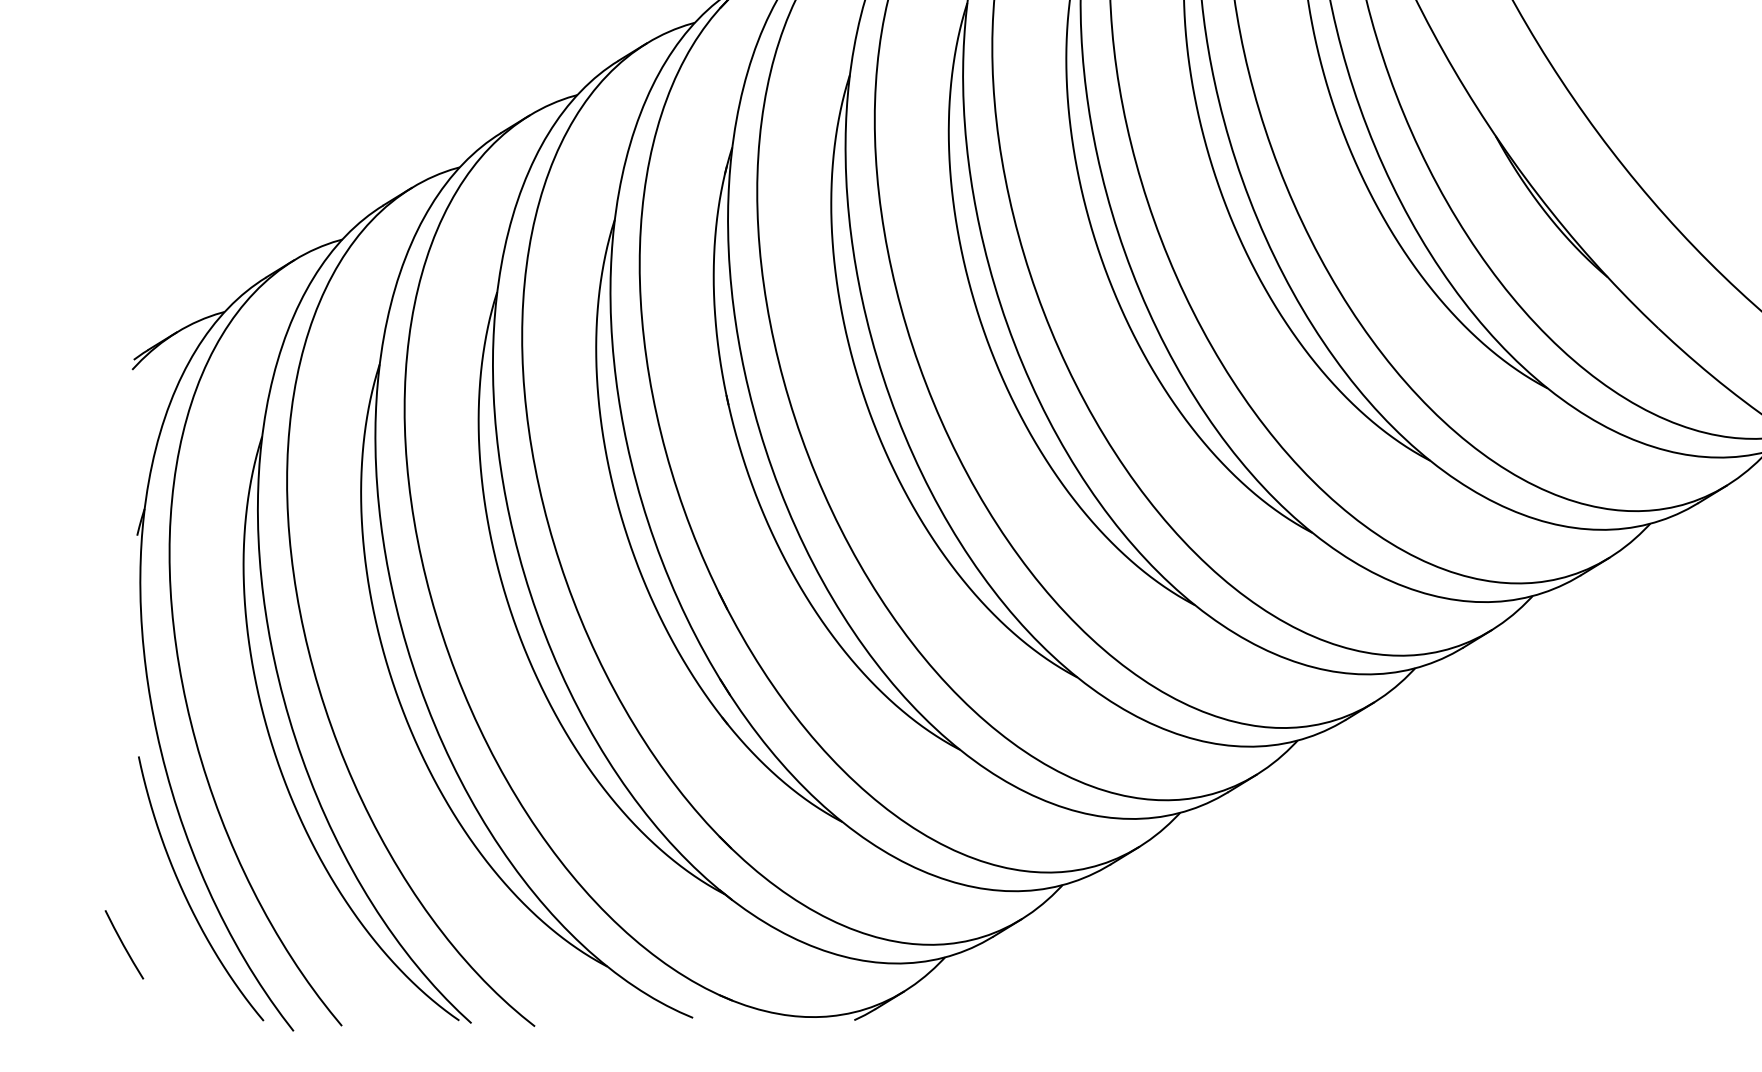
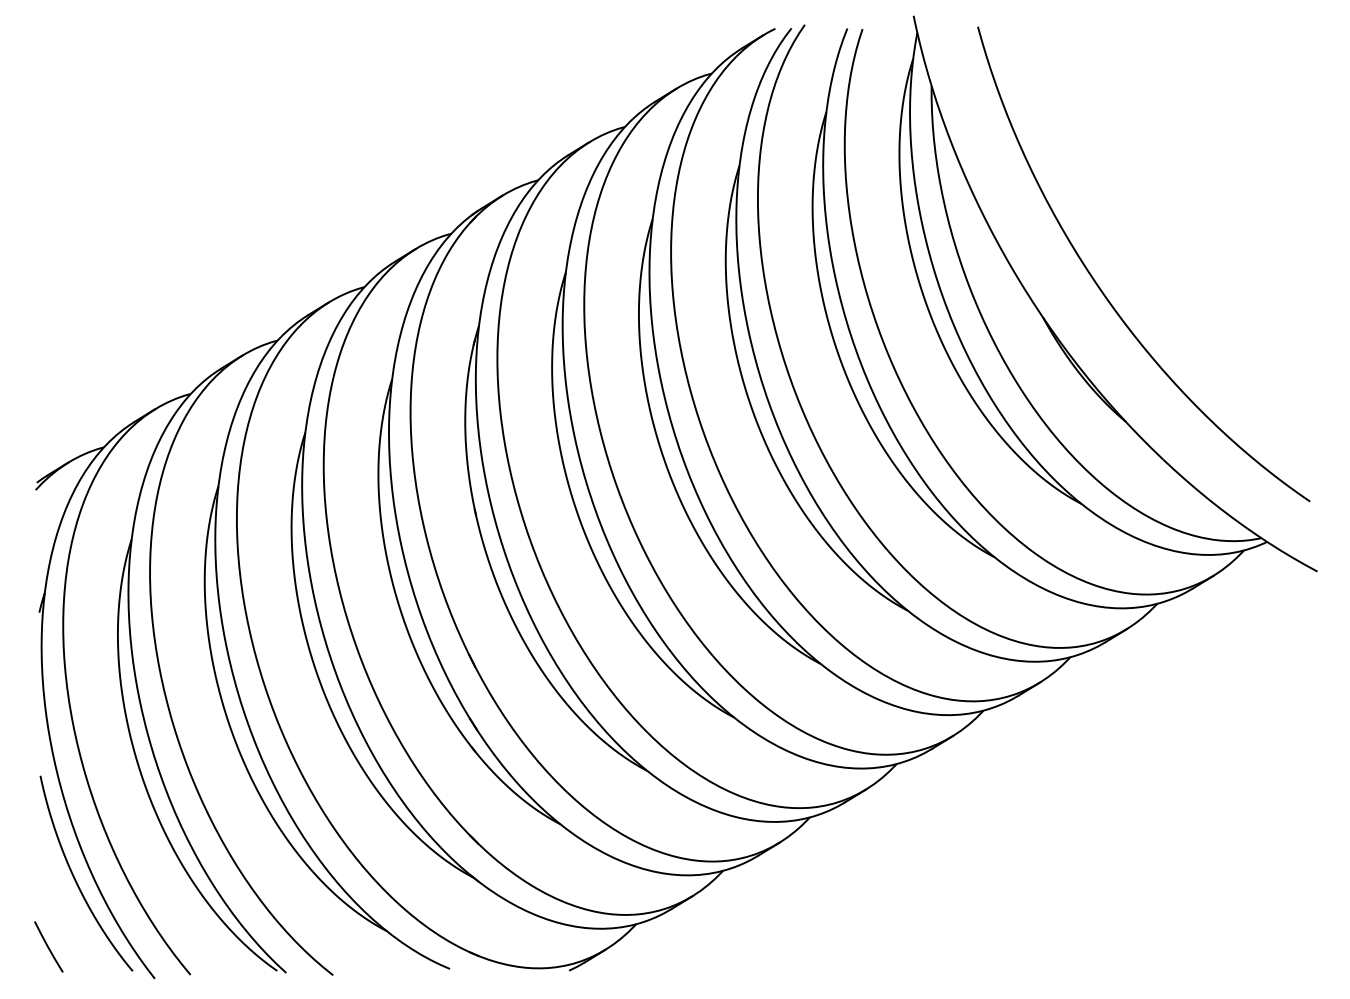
line: (123, 944) -> (48, 946), moved

